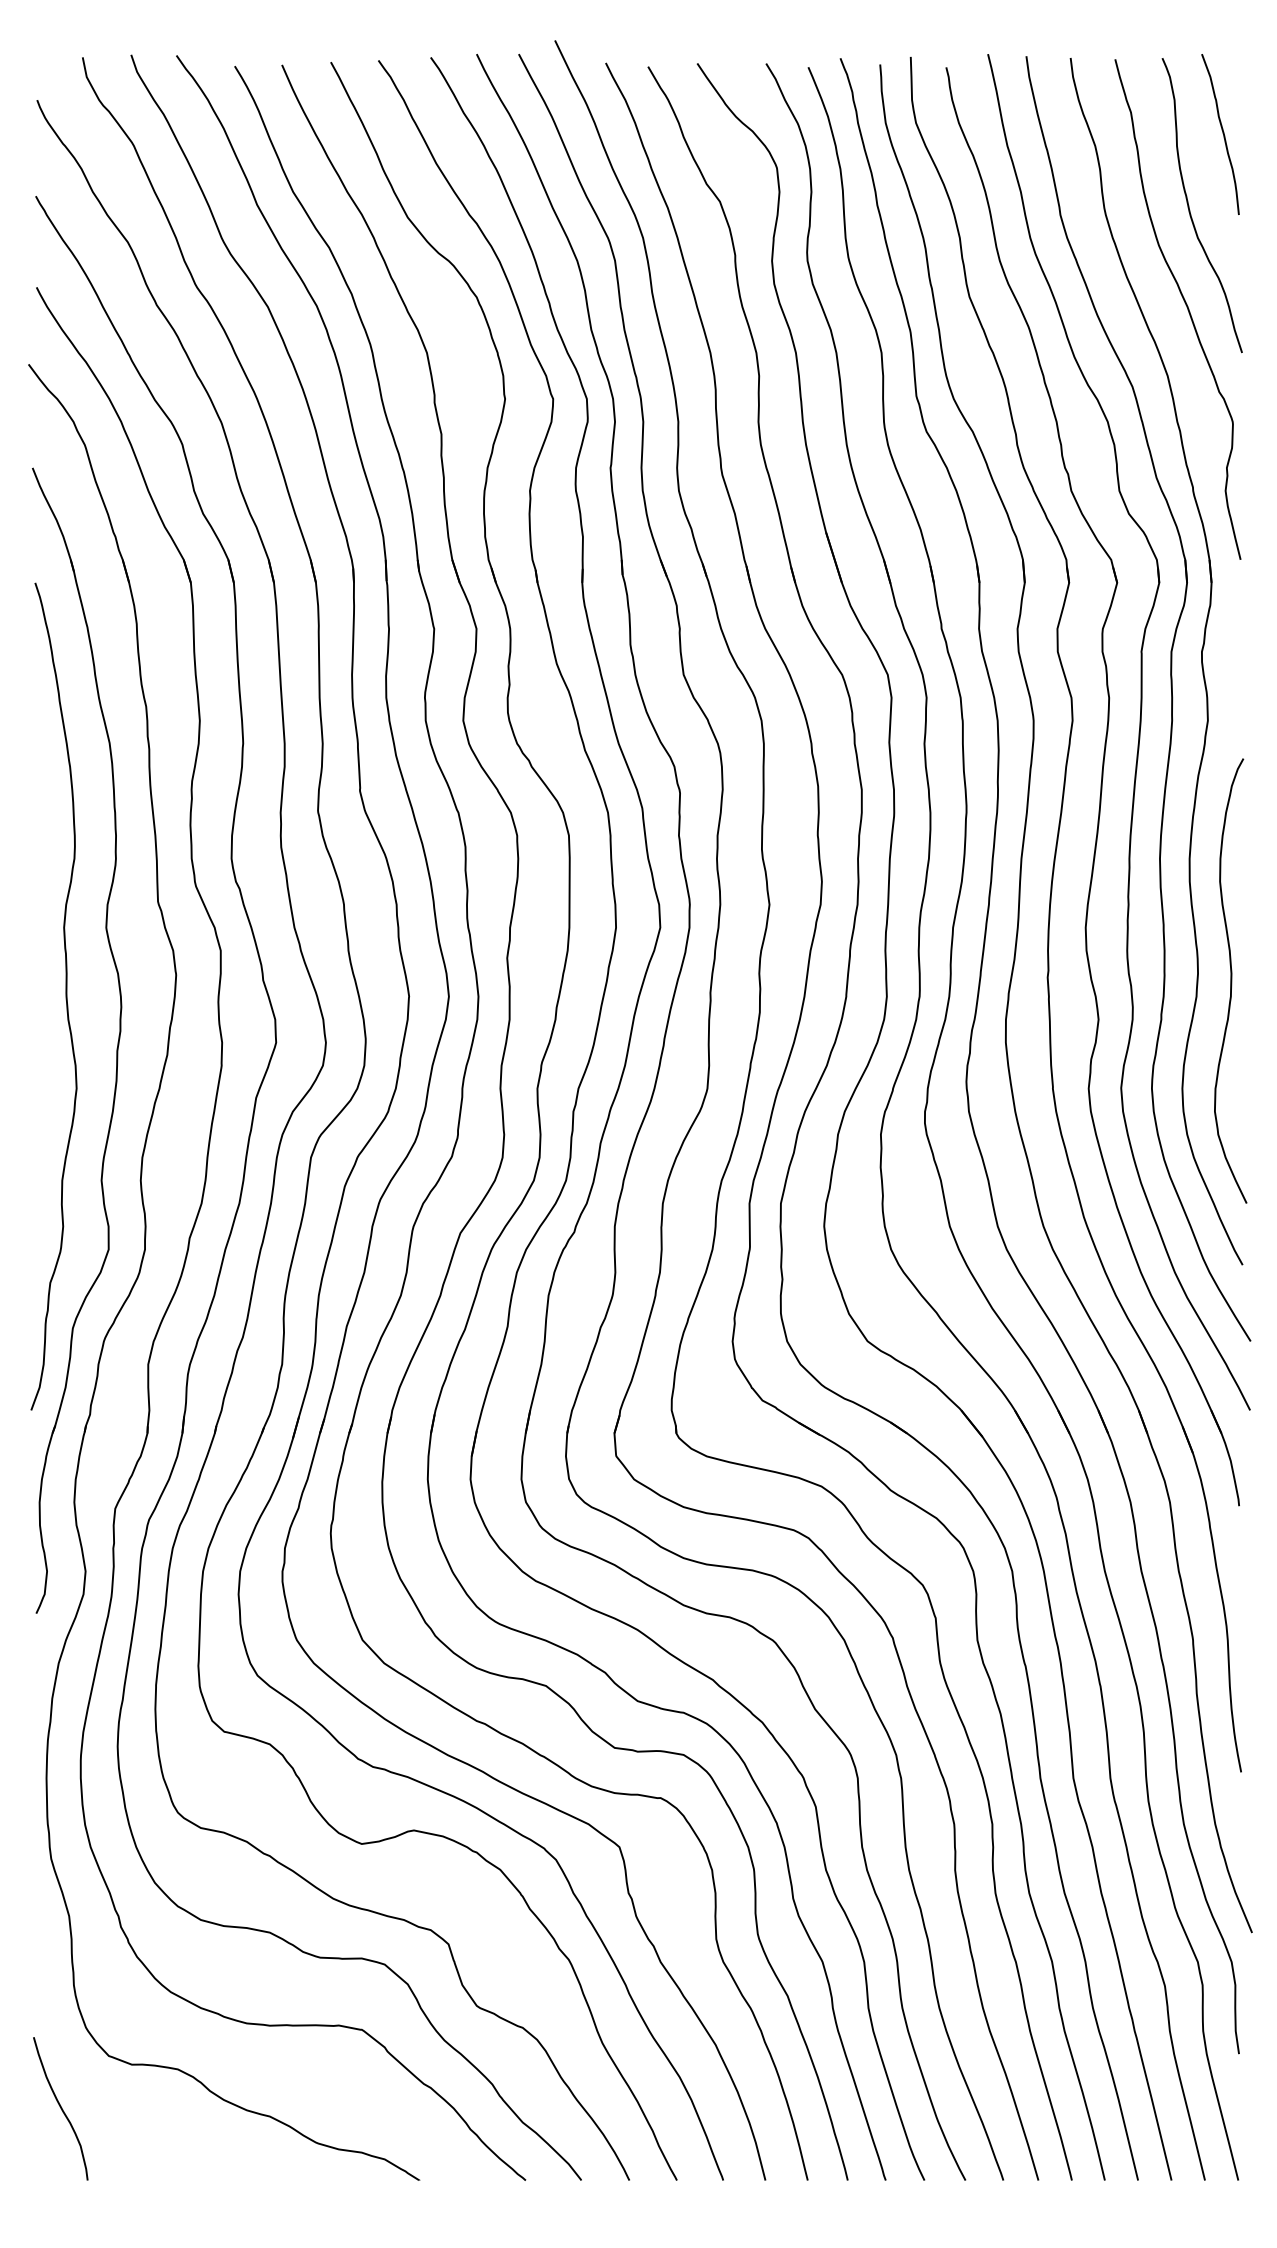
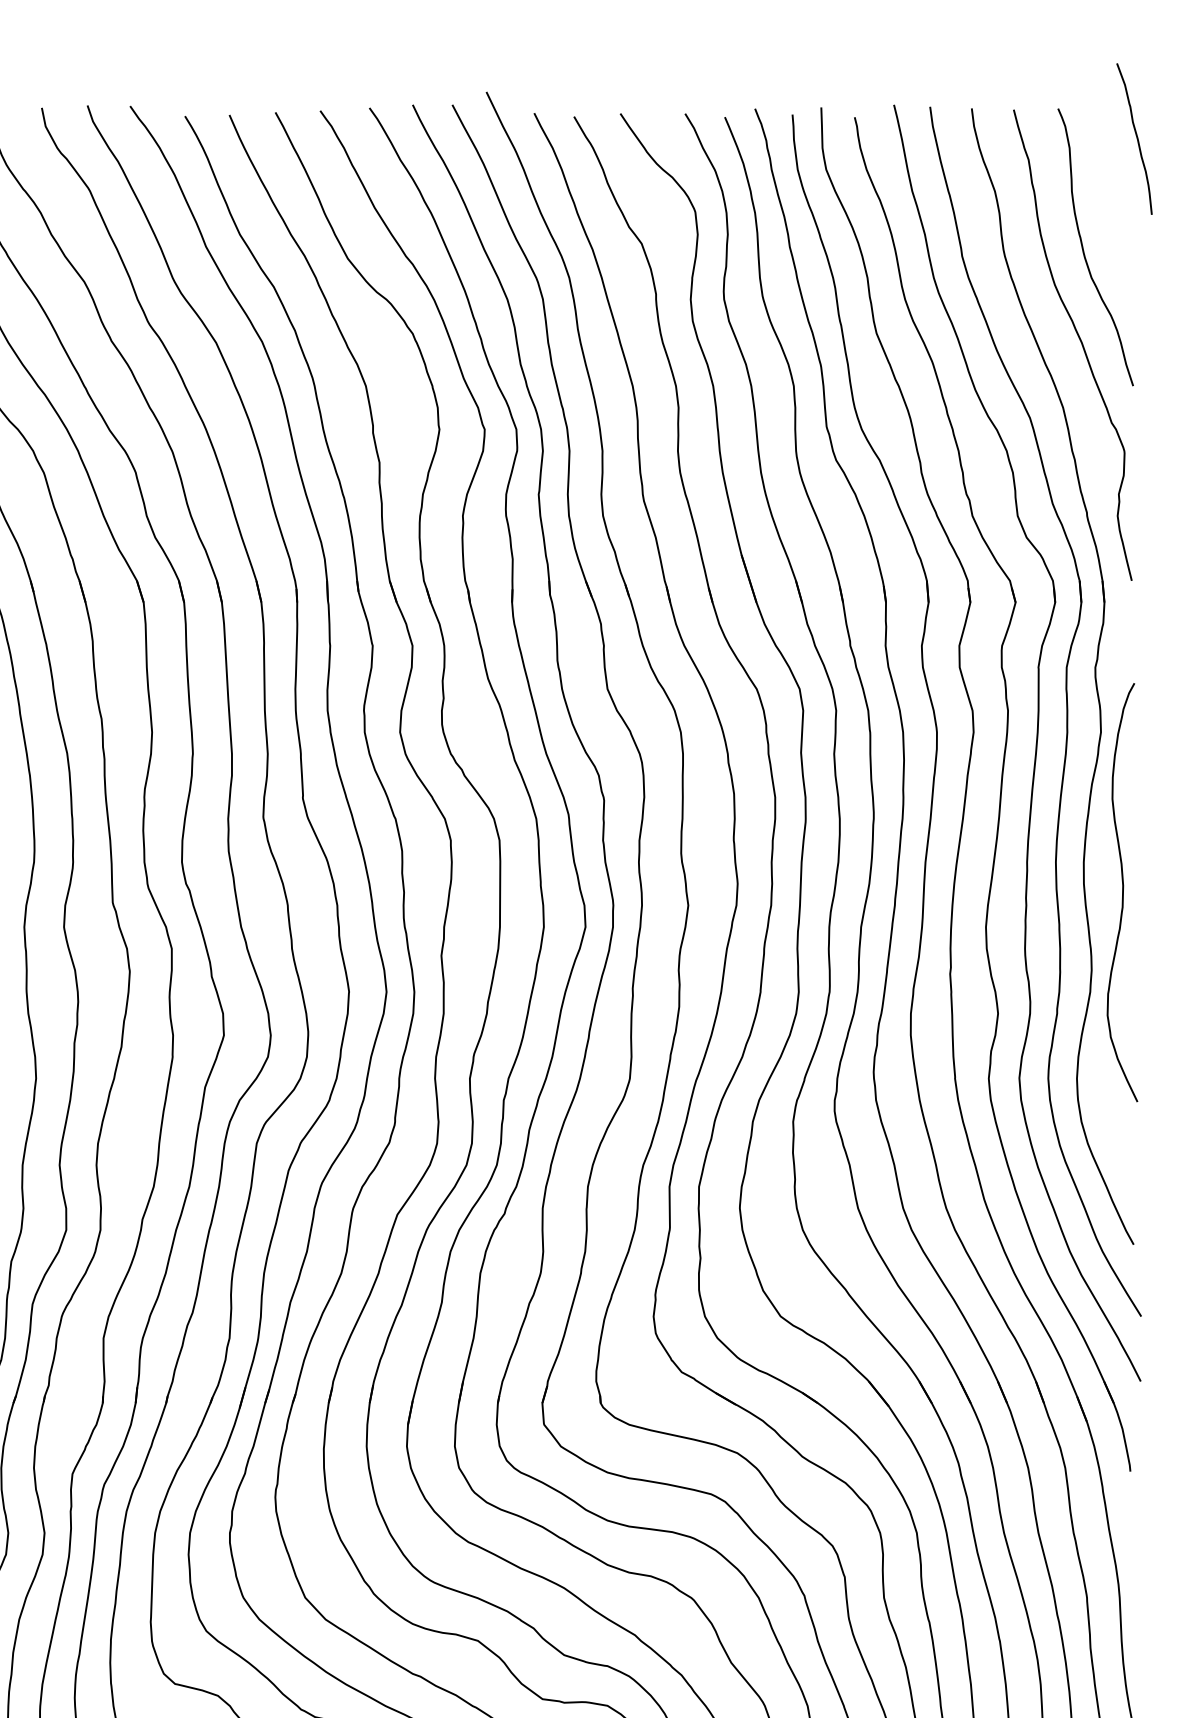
curve: (1222, 133) -> (1136, 138), moved
curve: (1230, 980) -> (1122, 892), moved

